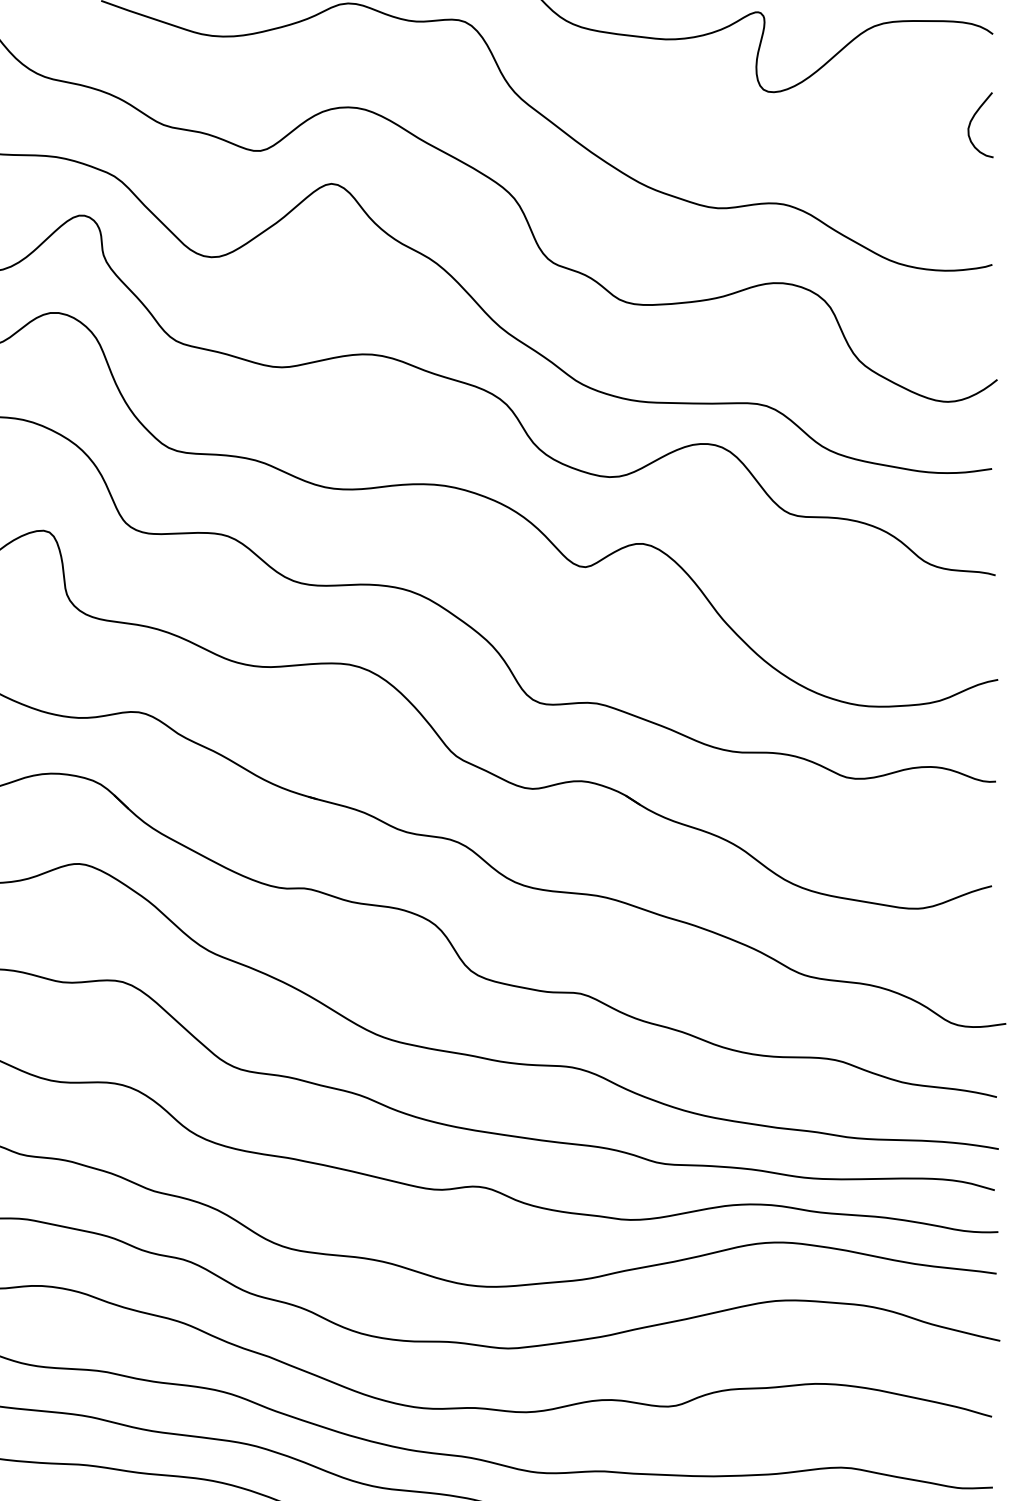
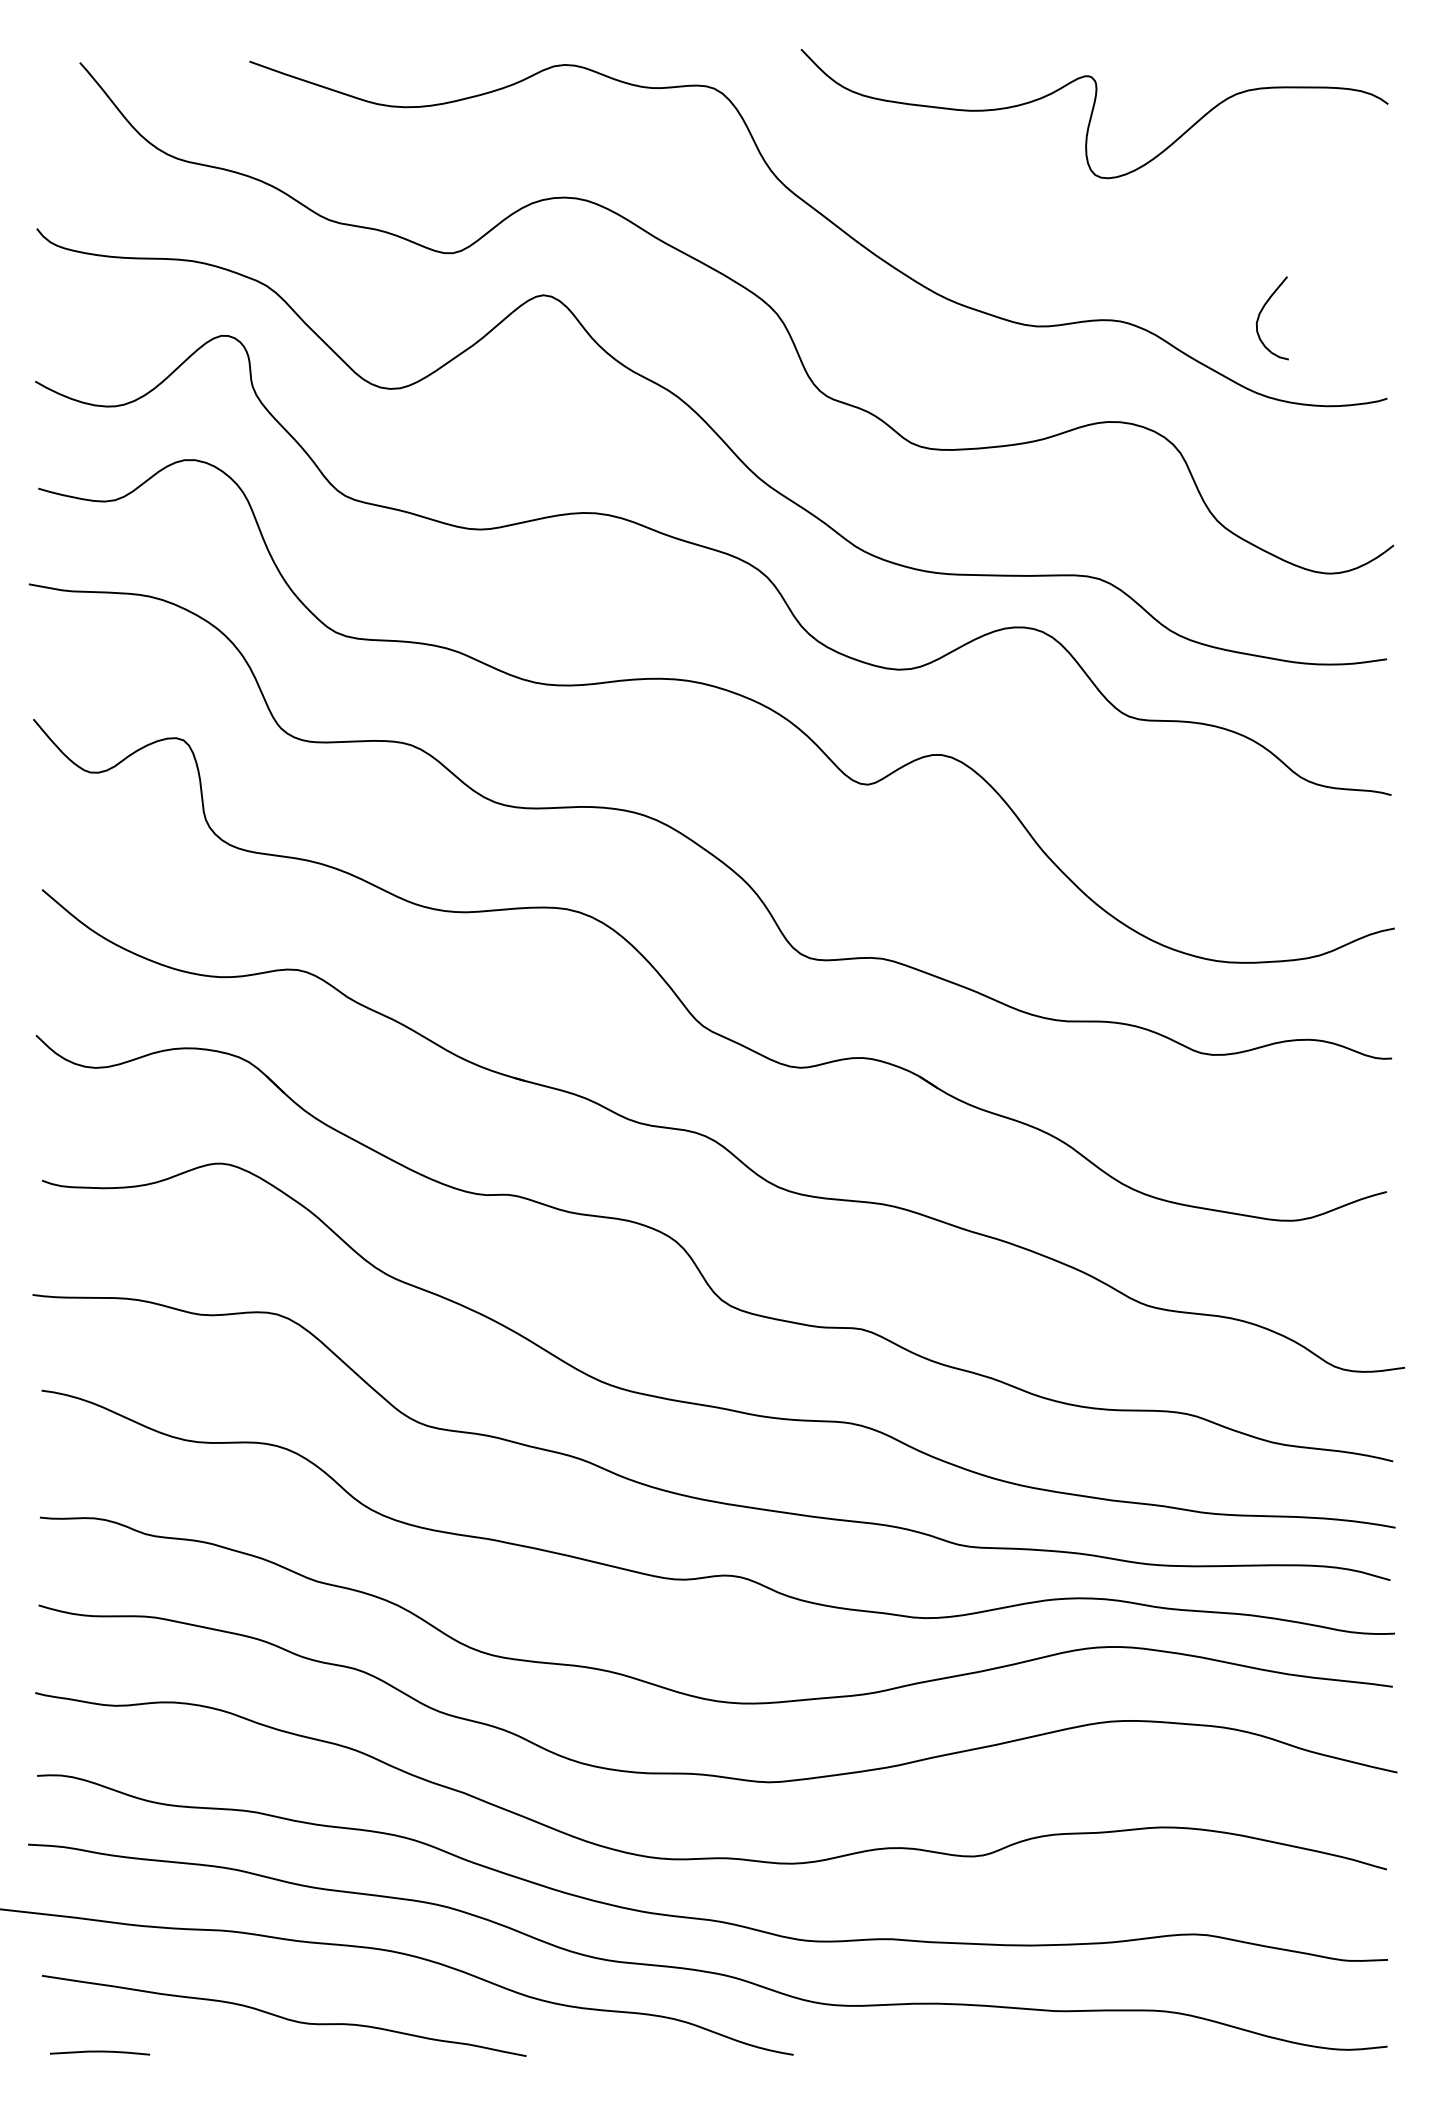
curve: (972, 119) -> (1262, 311), moved

